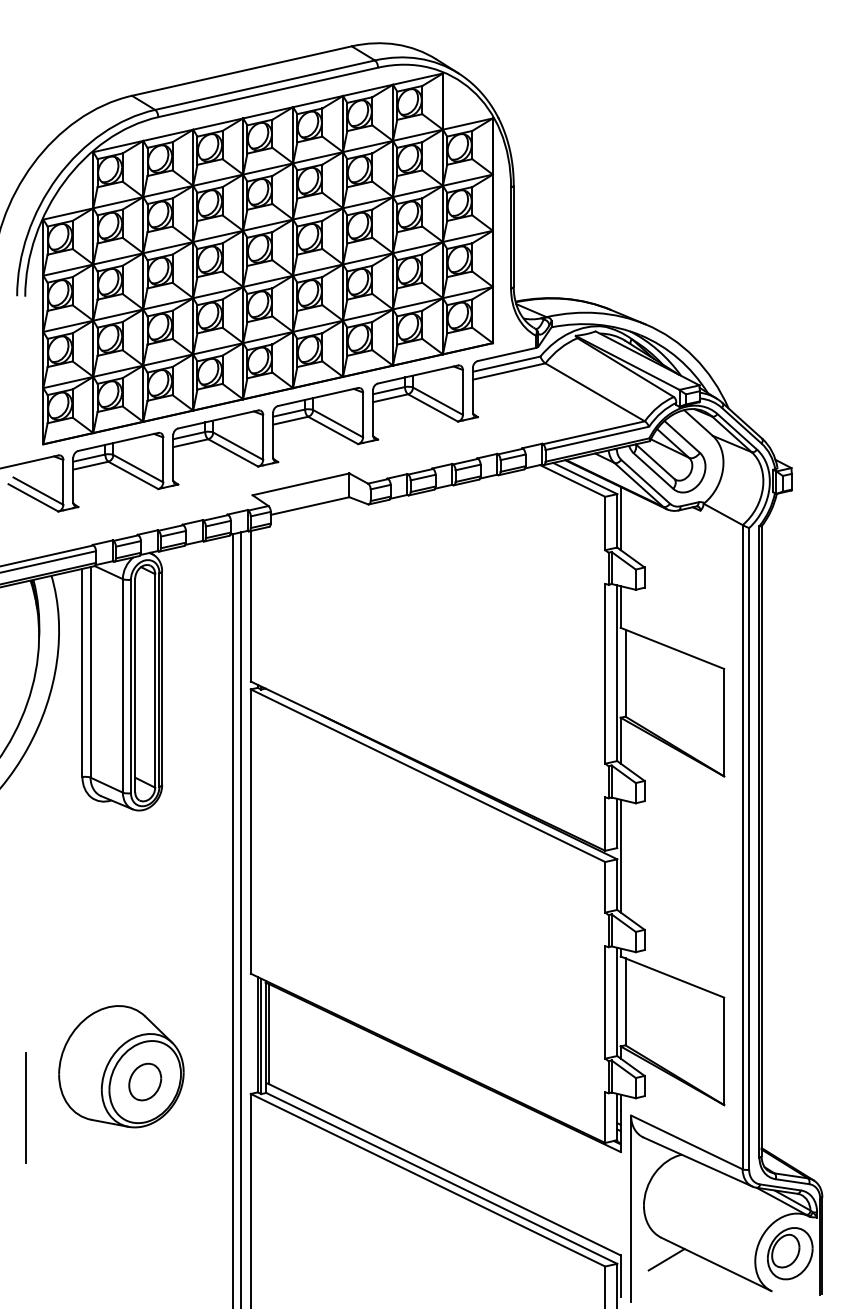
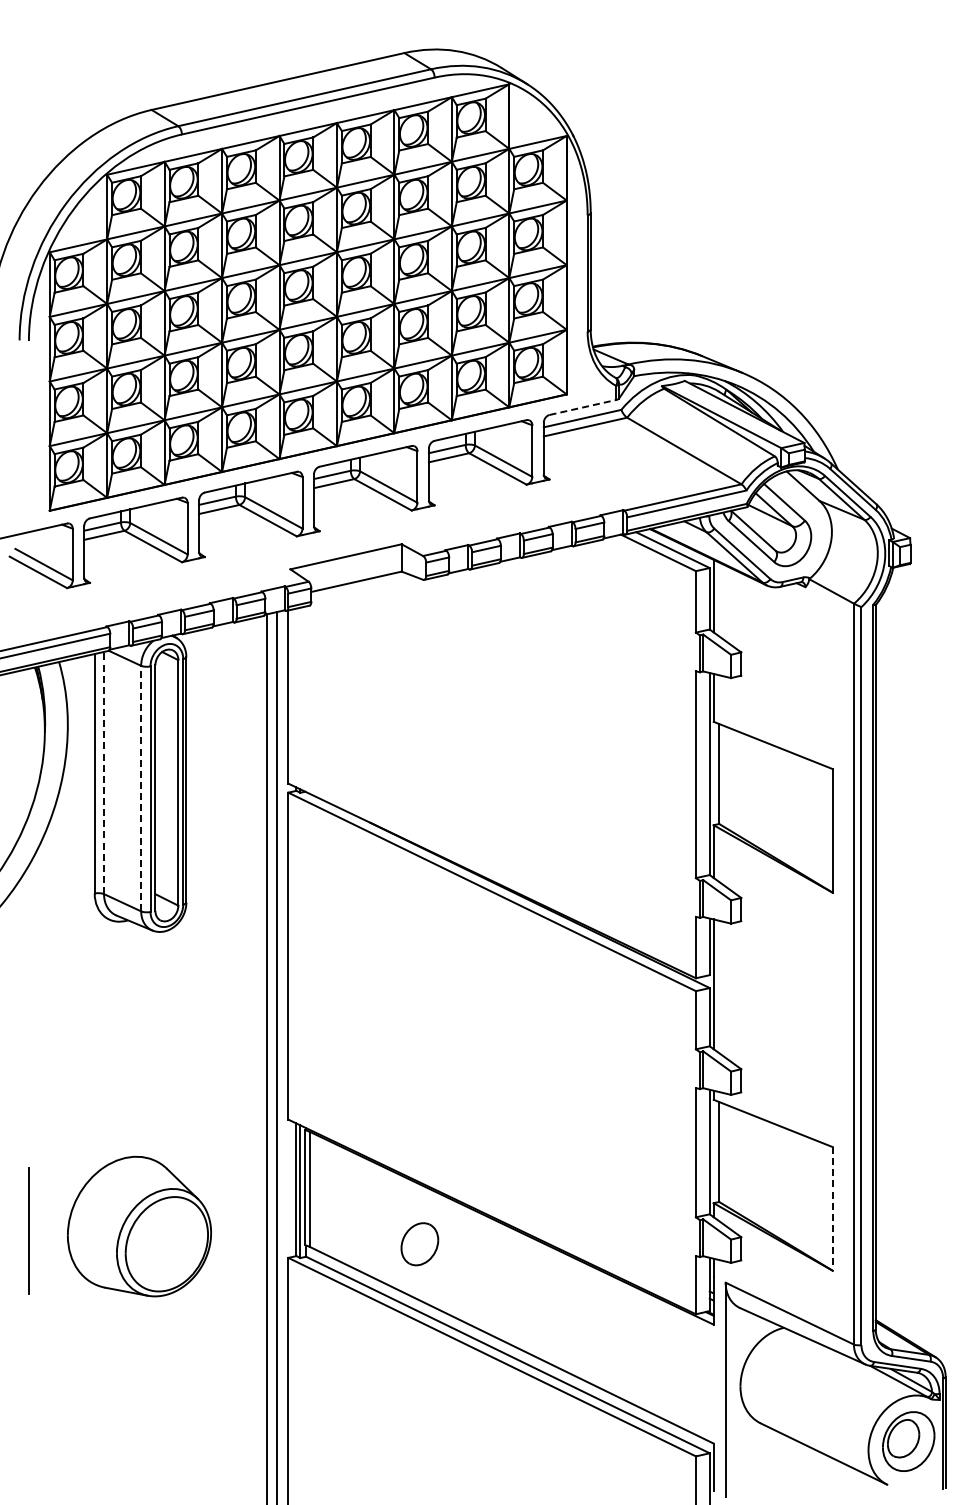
line: (507, 354) -> (583, 407), solid -> dashed
line: (90, 671) -> (104, 772), solid -> dashed
line: (123, 685) -> (141, 788), solid -> dashed
line: (723, 1050) -> (832, 1208), solid -> dashed
part: (144, 1082) -> (419, 1244), moved
line: (24, 1107) -> (28, 1230), moved
line: (666, 1259) -> (766, 1448), removed

